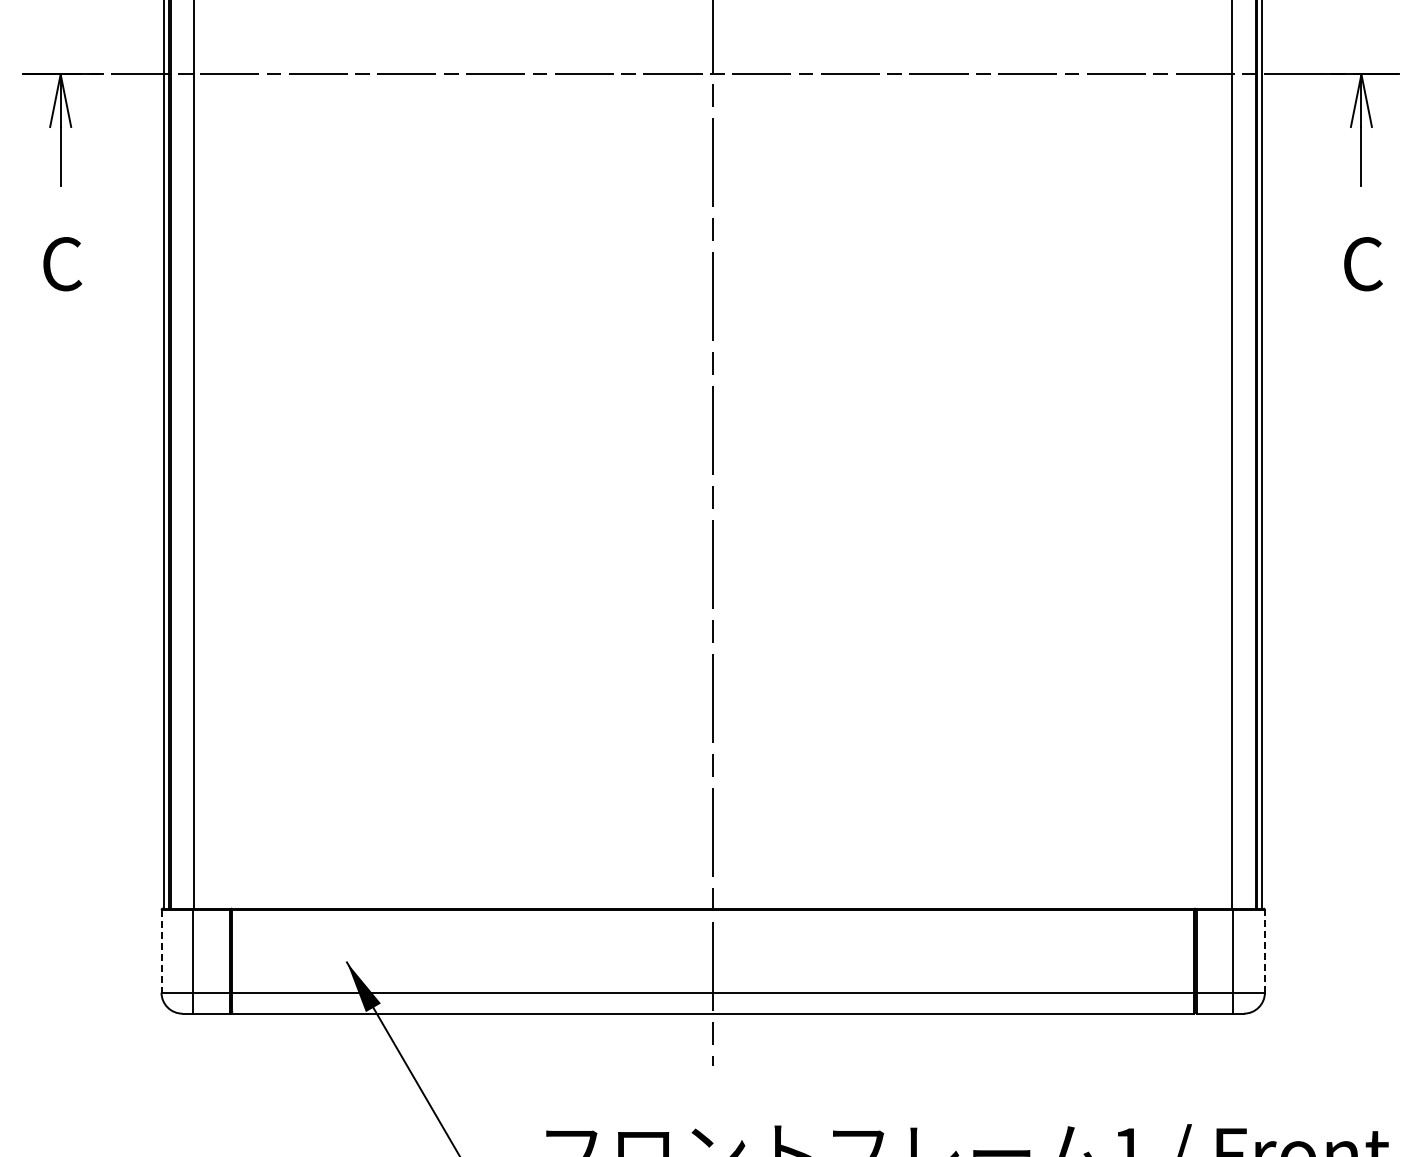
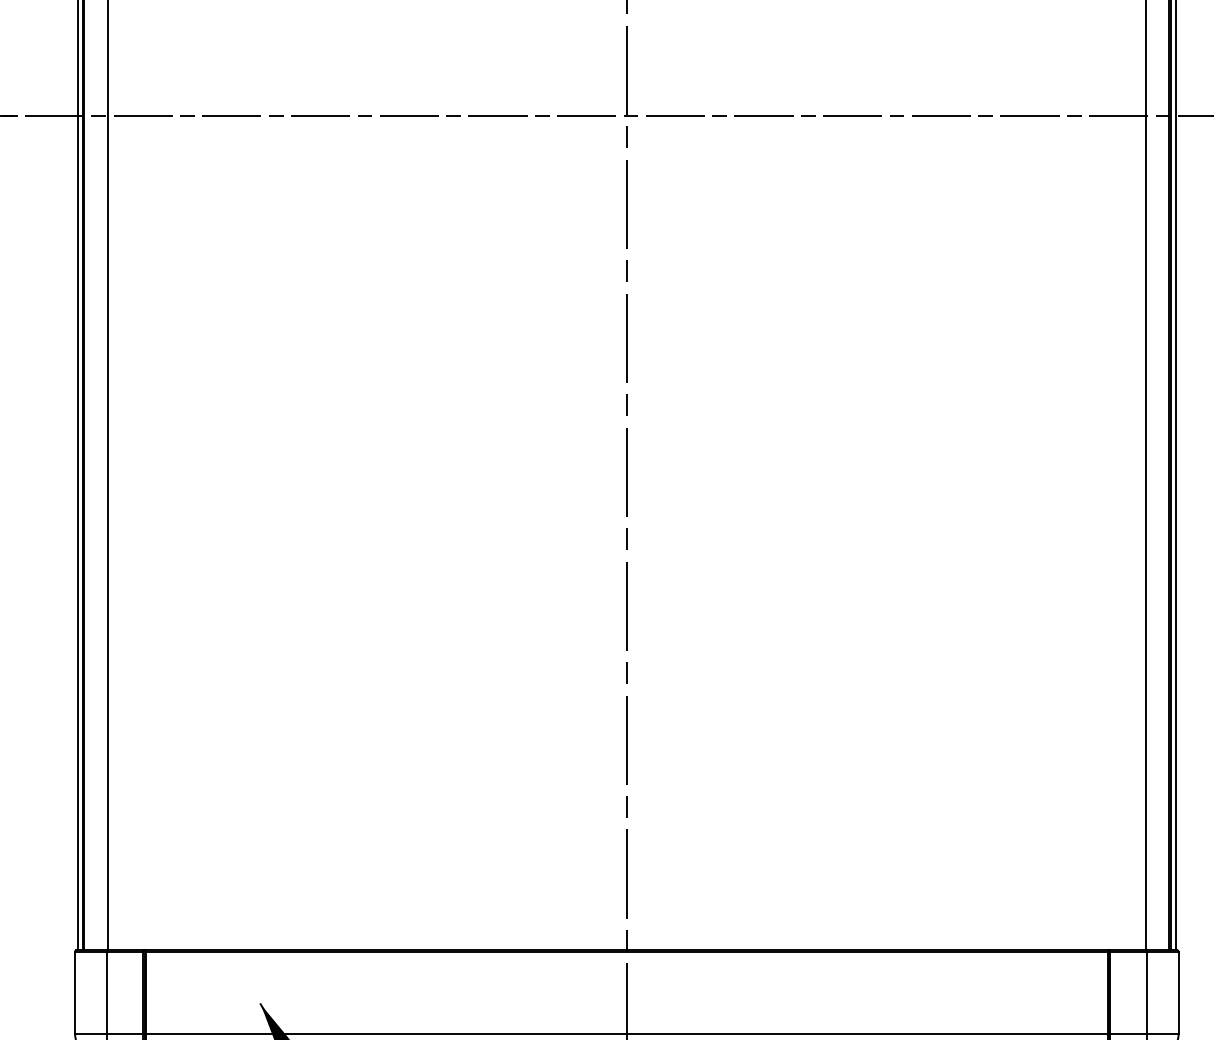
line: (1264, 950) -> (1178, 992), dashed -> solid
line: (161, 951) -> (75, 993), dashed -> solid

